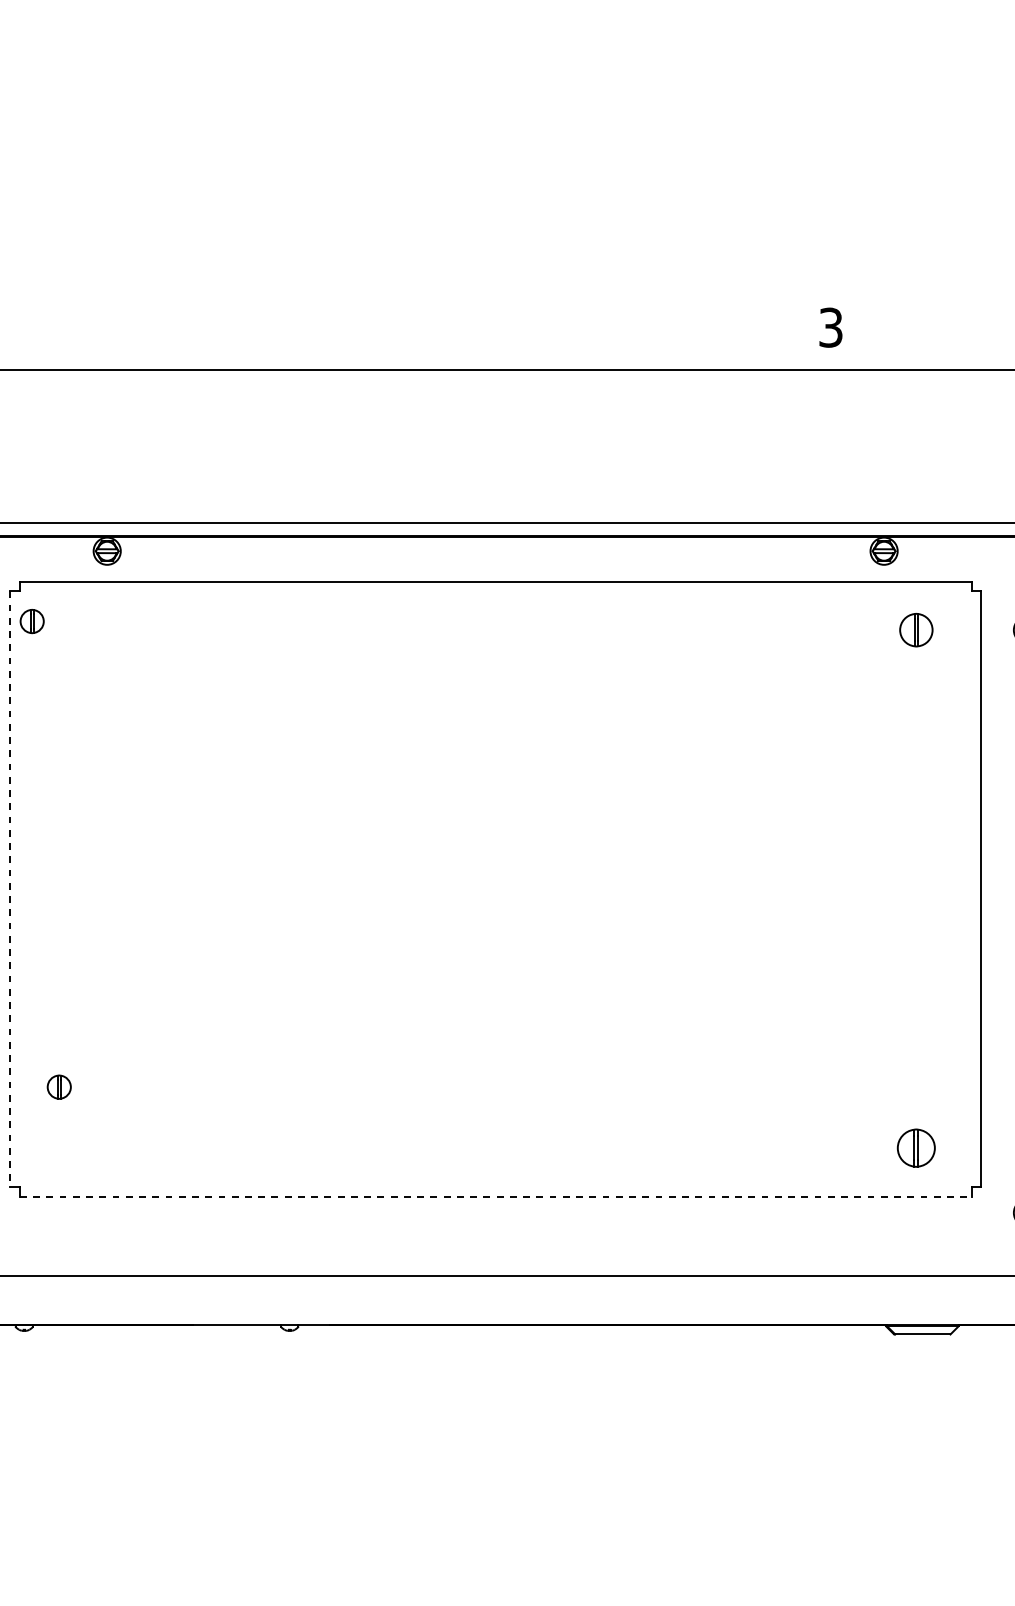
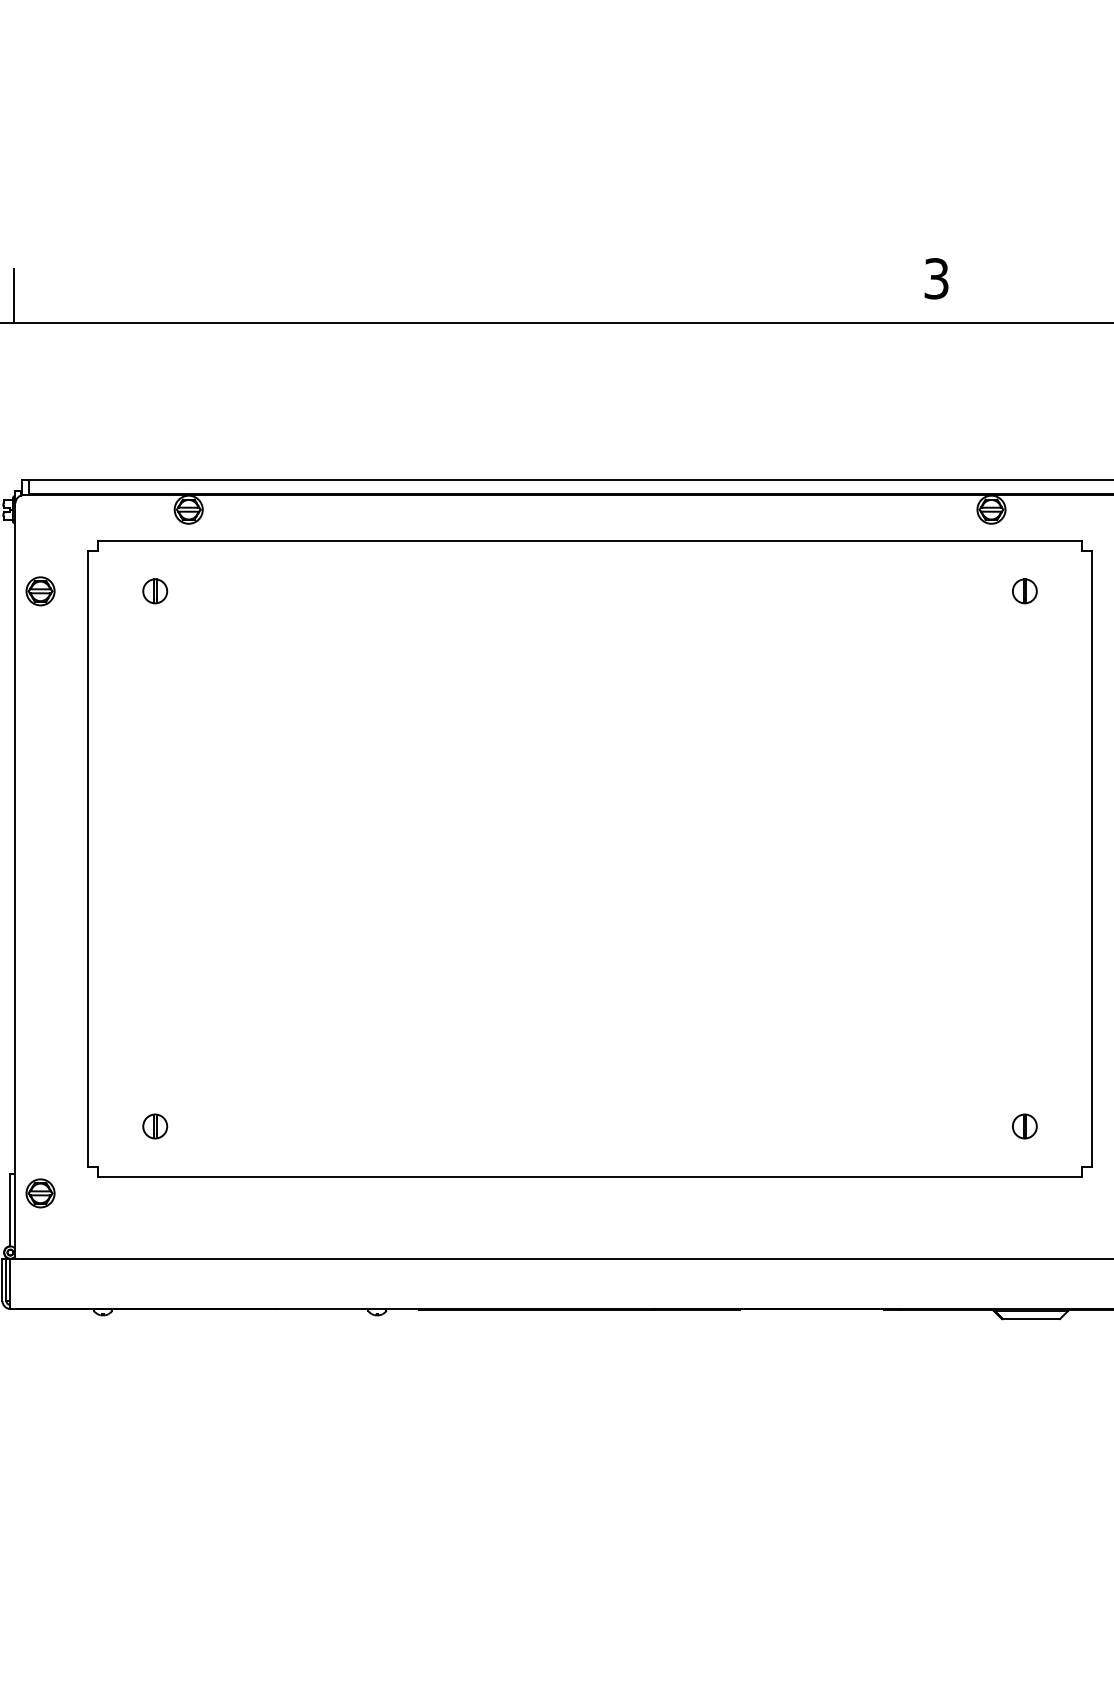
part: (32, 621) -> (155, 591), moved
part: (916, 630) -> (1024, 591), size x0.71
line: (10, 888) -> (88, 858), dashed -> solid
part: (59, 1087) -> (155, 1126), moved
part: (916, 1148) -> (1024, 1126), size x0.62
line: (496, 1196) -> (590, 1176), dashed -> solid

